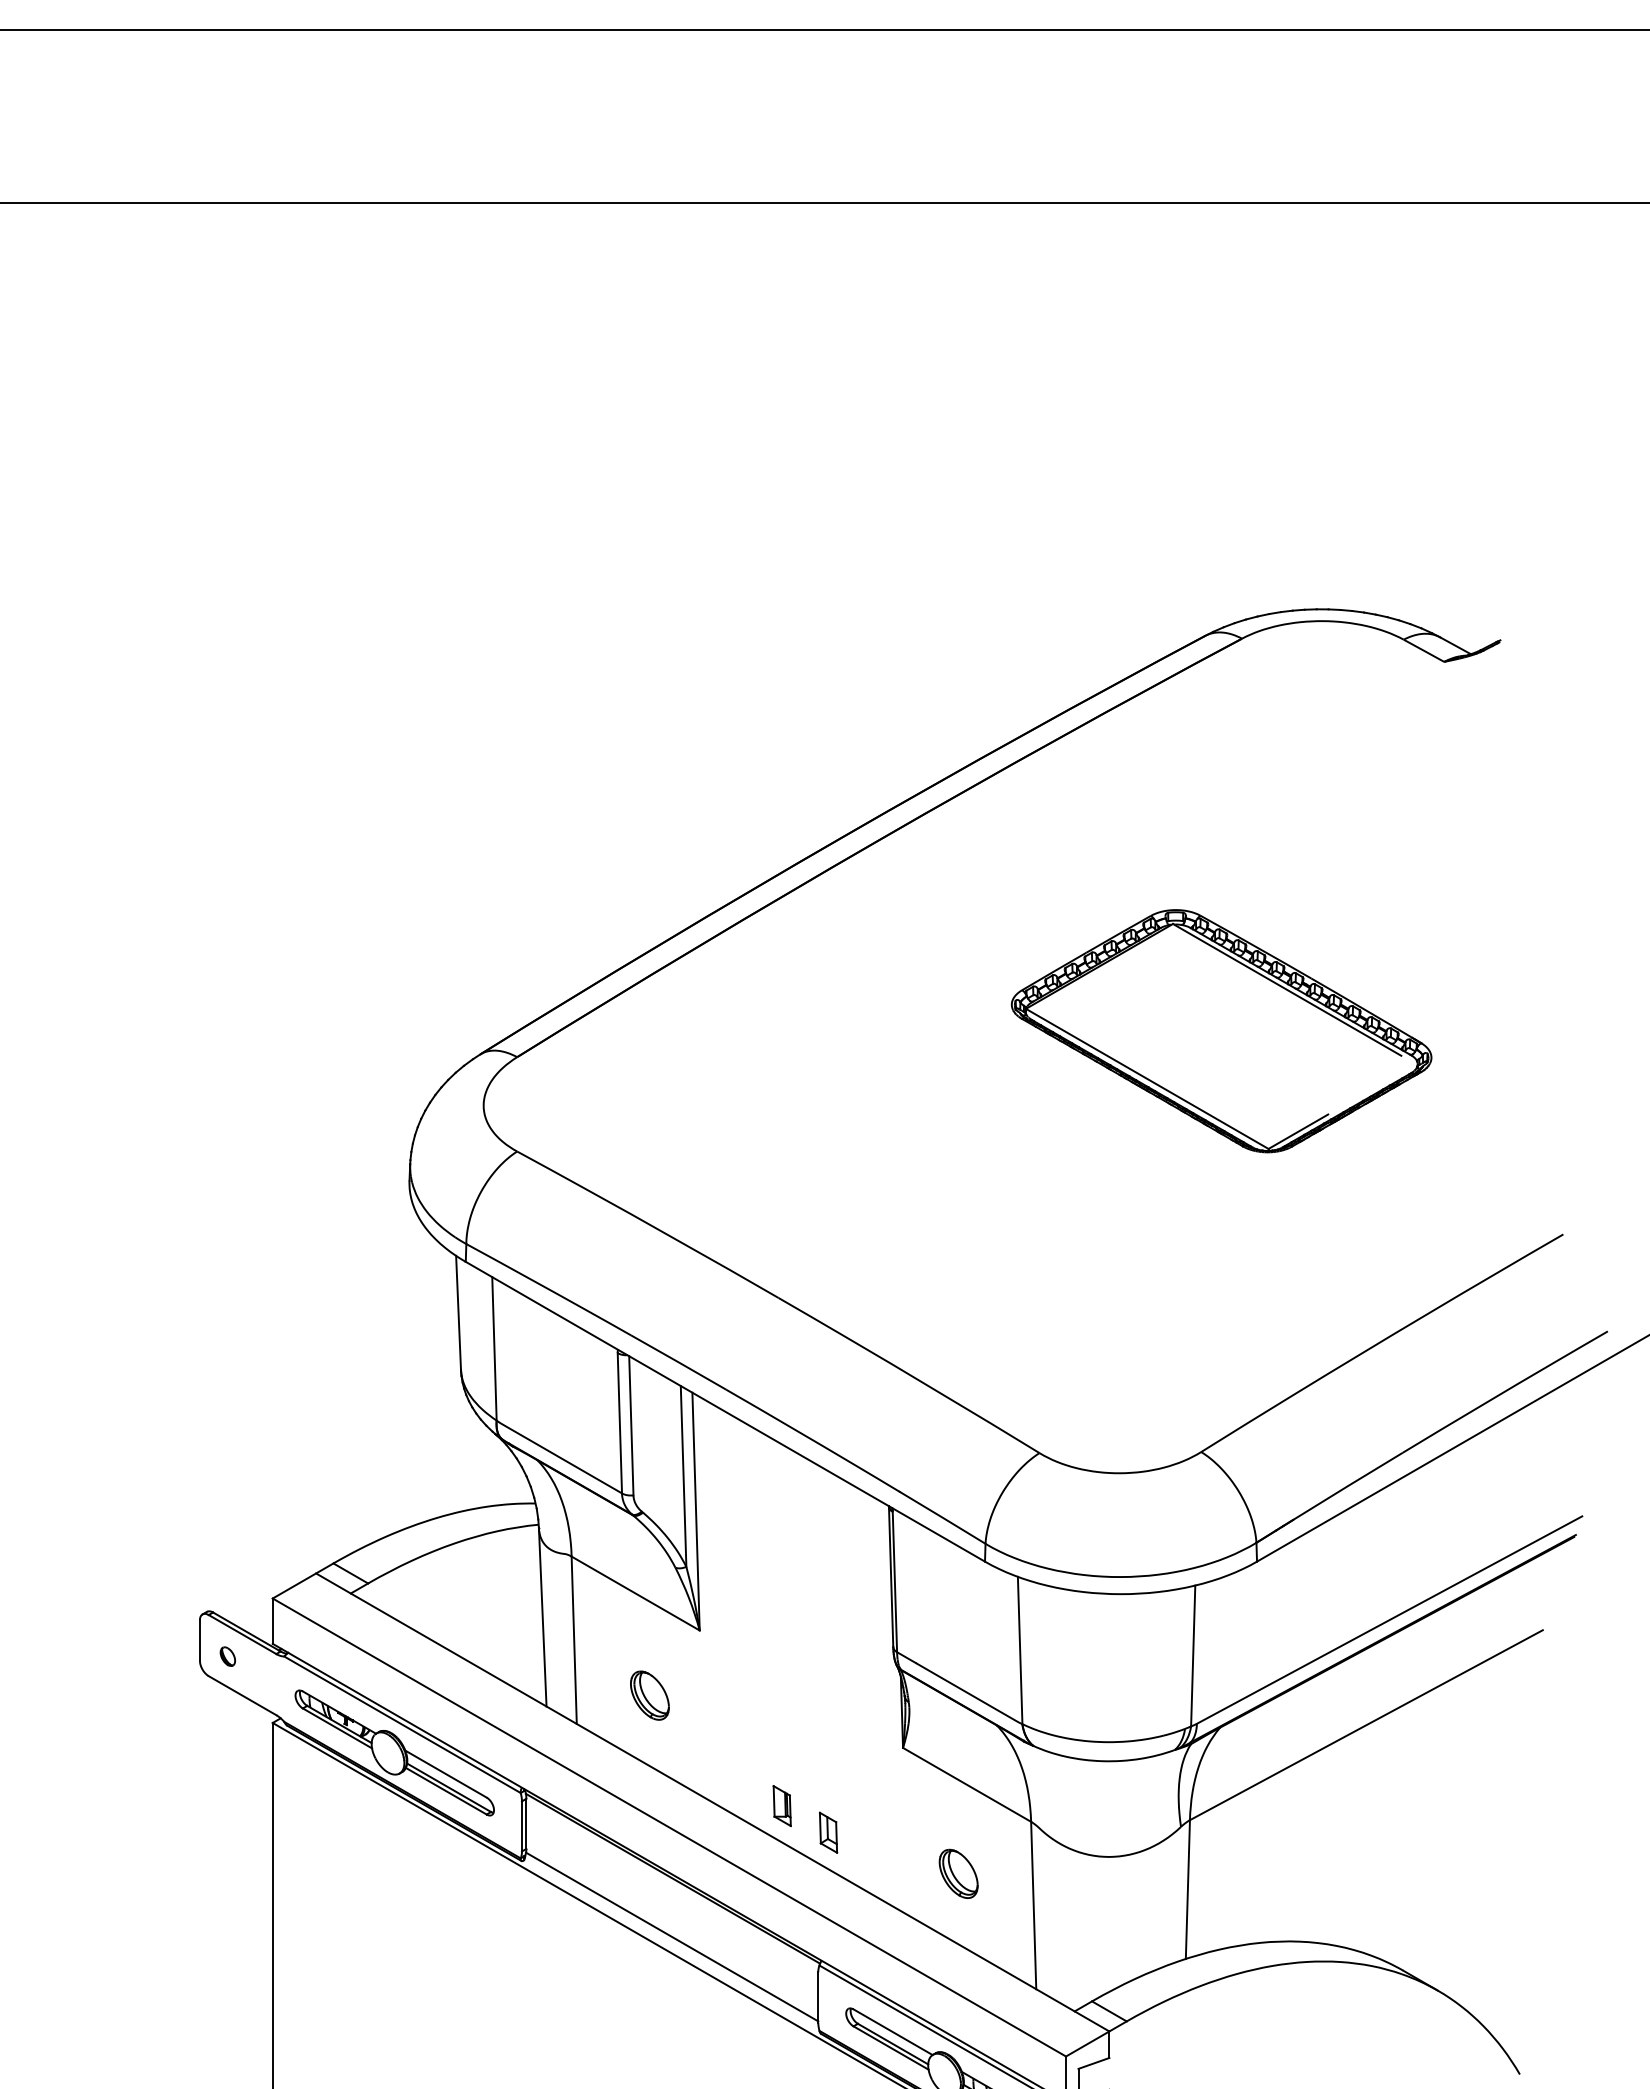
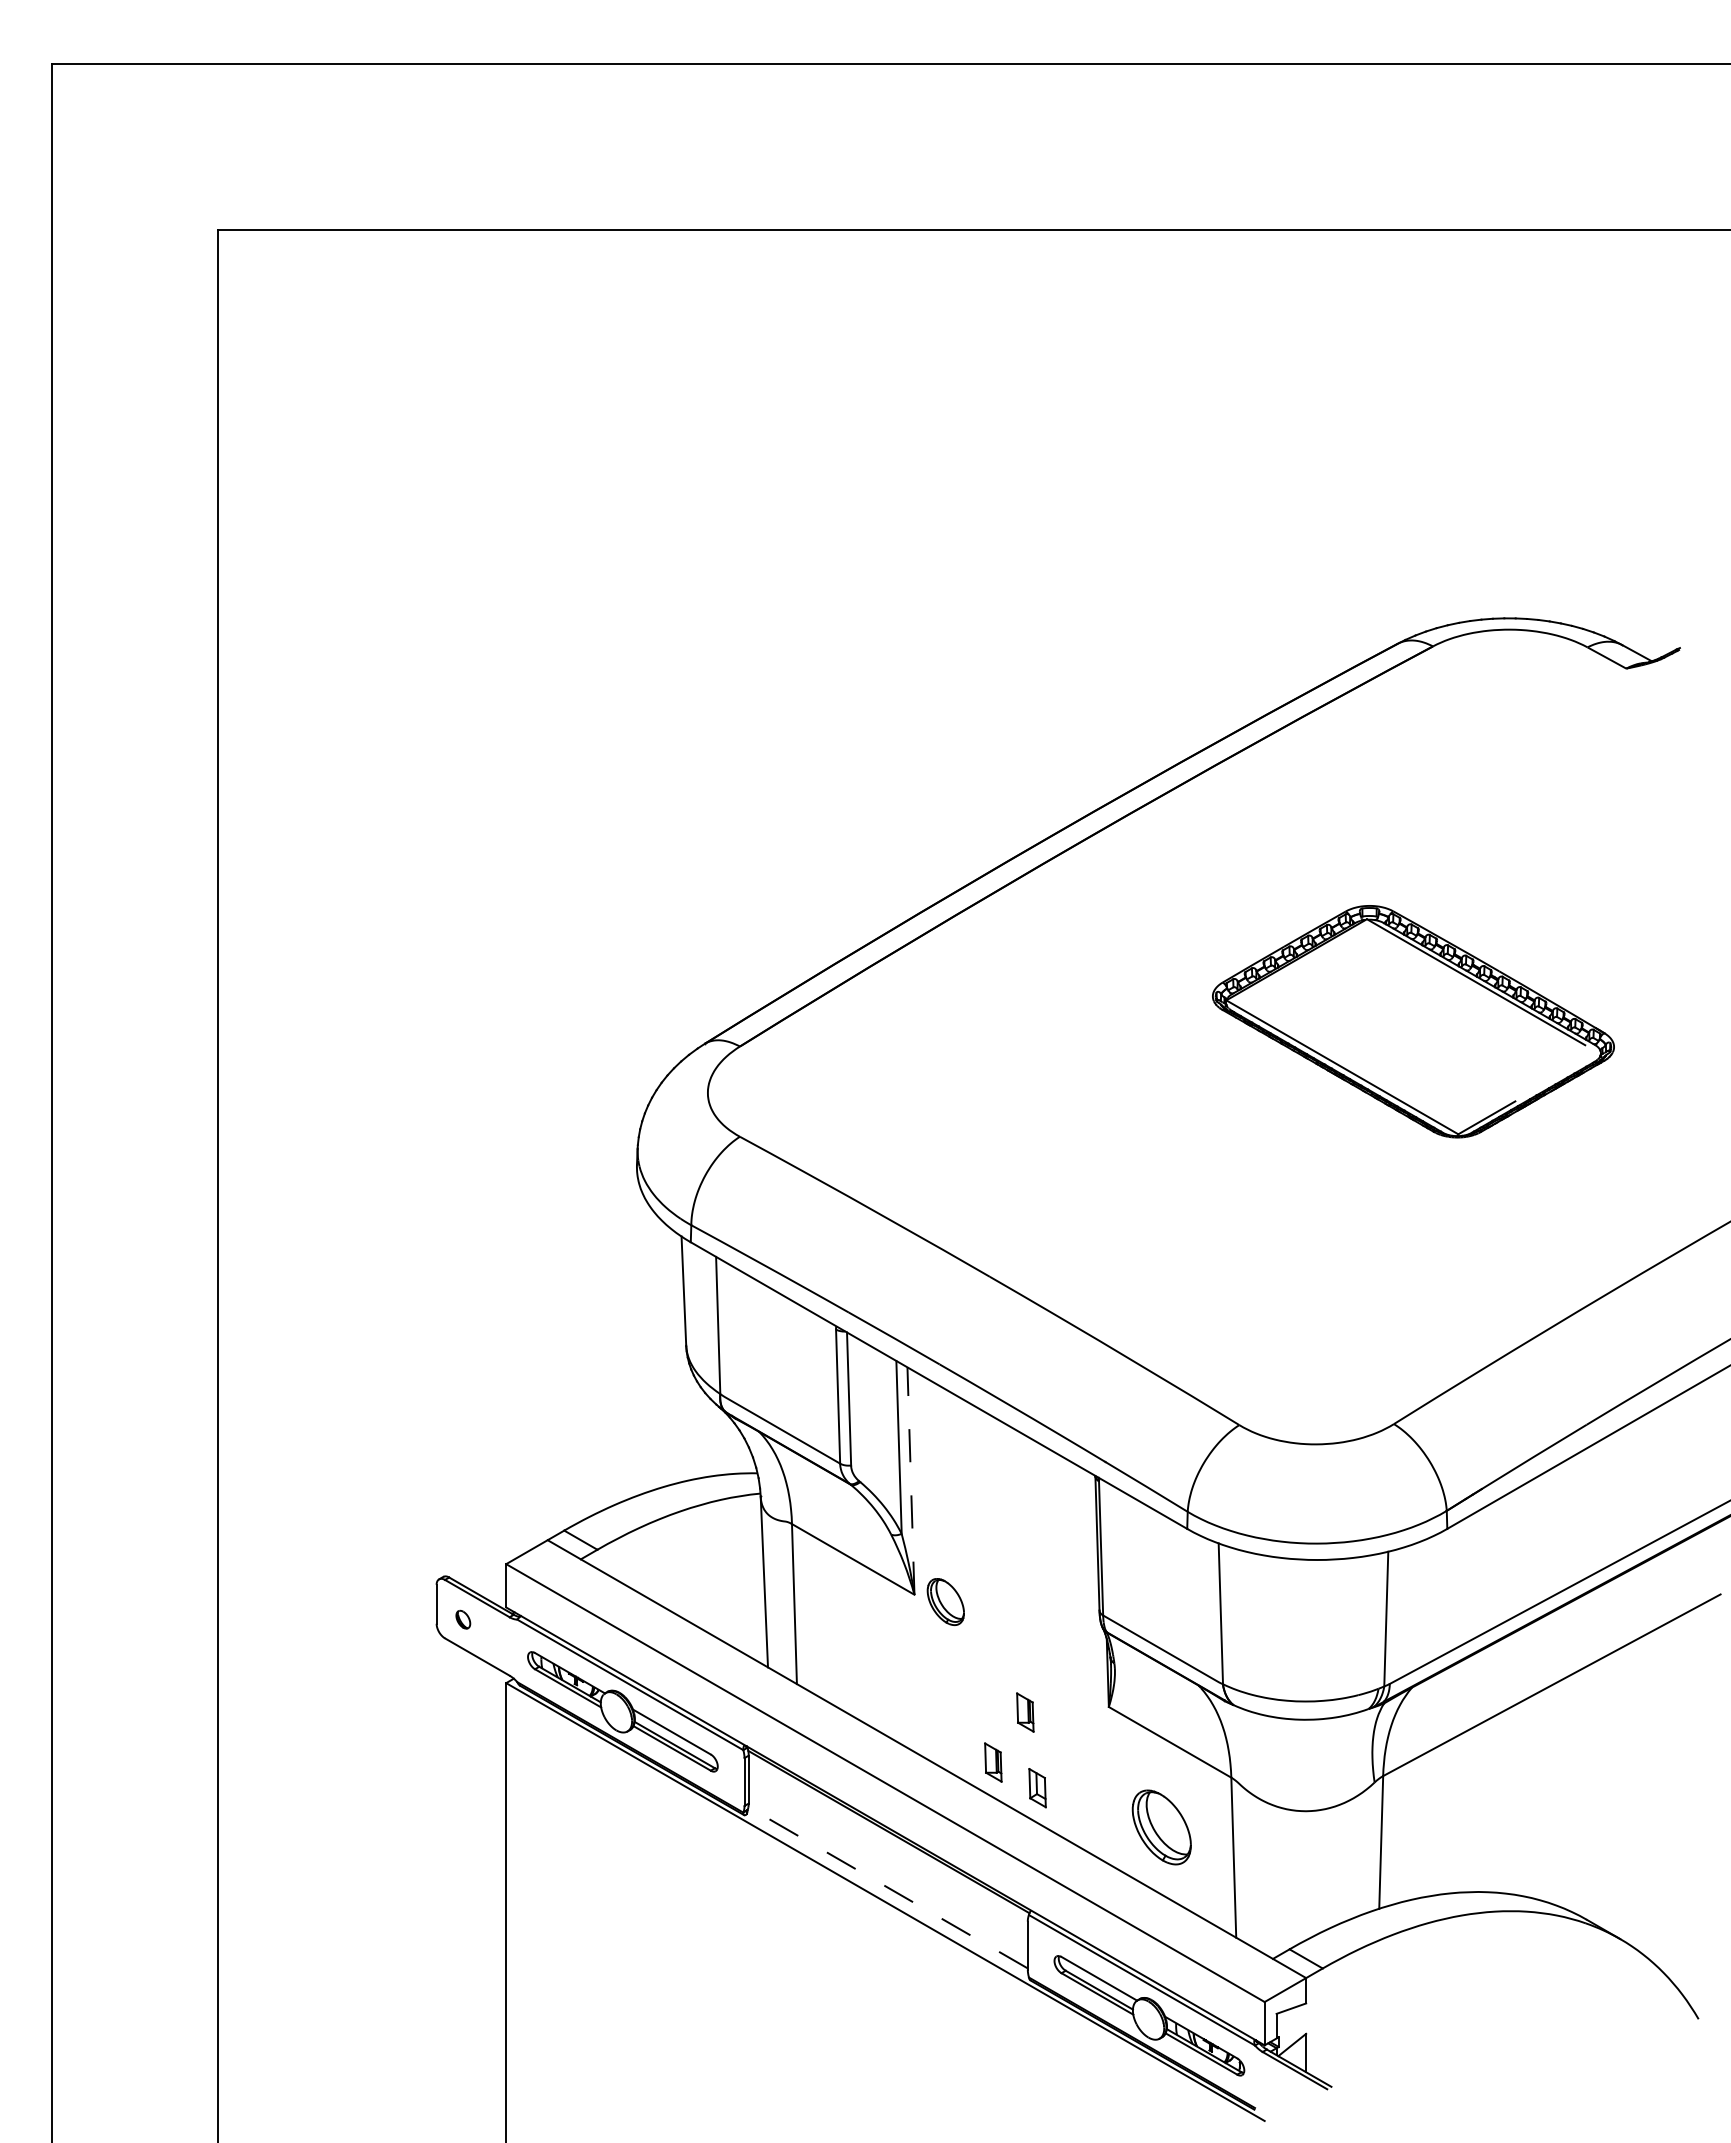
line: (695, 1512) -> (910, 1481), solid -> dashed
part: (649, 1695) -> (945, 1601), moved
part: (815, 1753) -> (1025, 1712), added
part: (959, 1873) -> (1162, 1827), size x1.6
line: (671, 1936) -> (887, 1887), solid -> dashed

